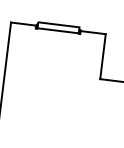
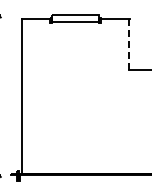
line: (103, 56) -> (129, 44), solid -> dashed

